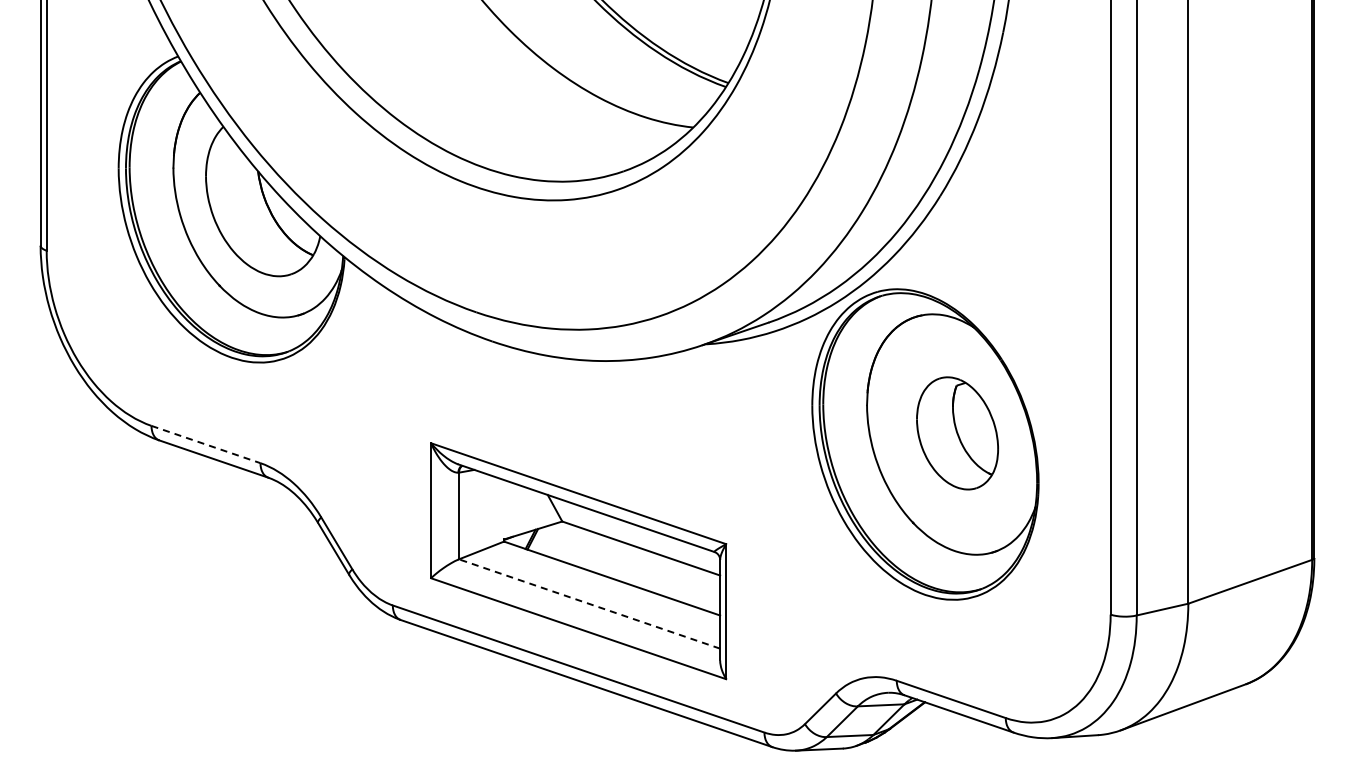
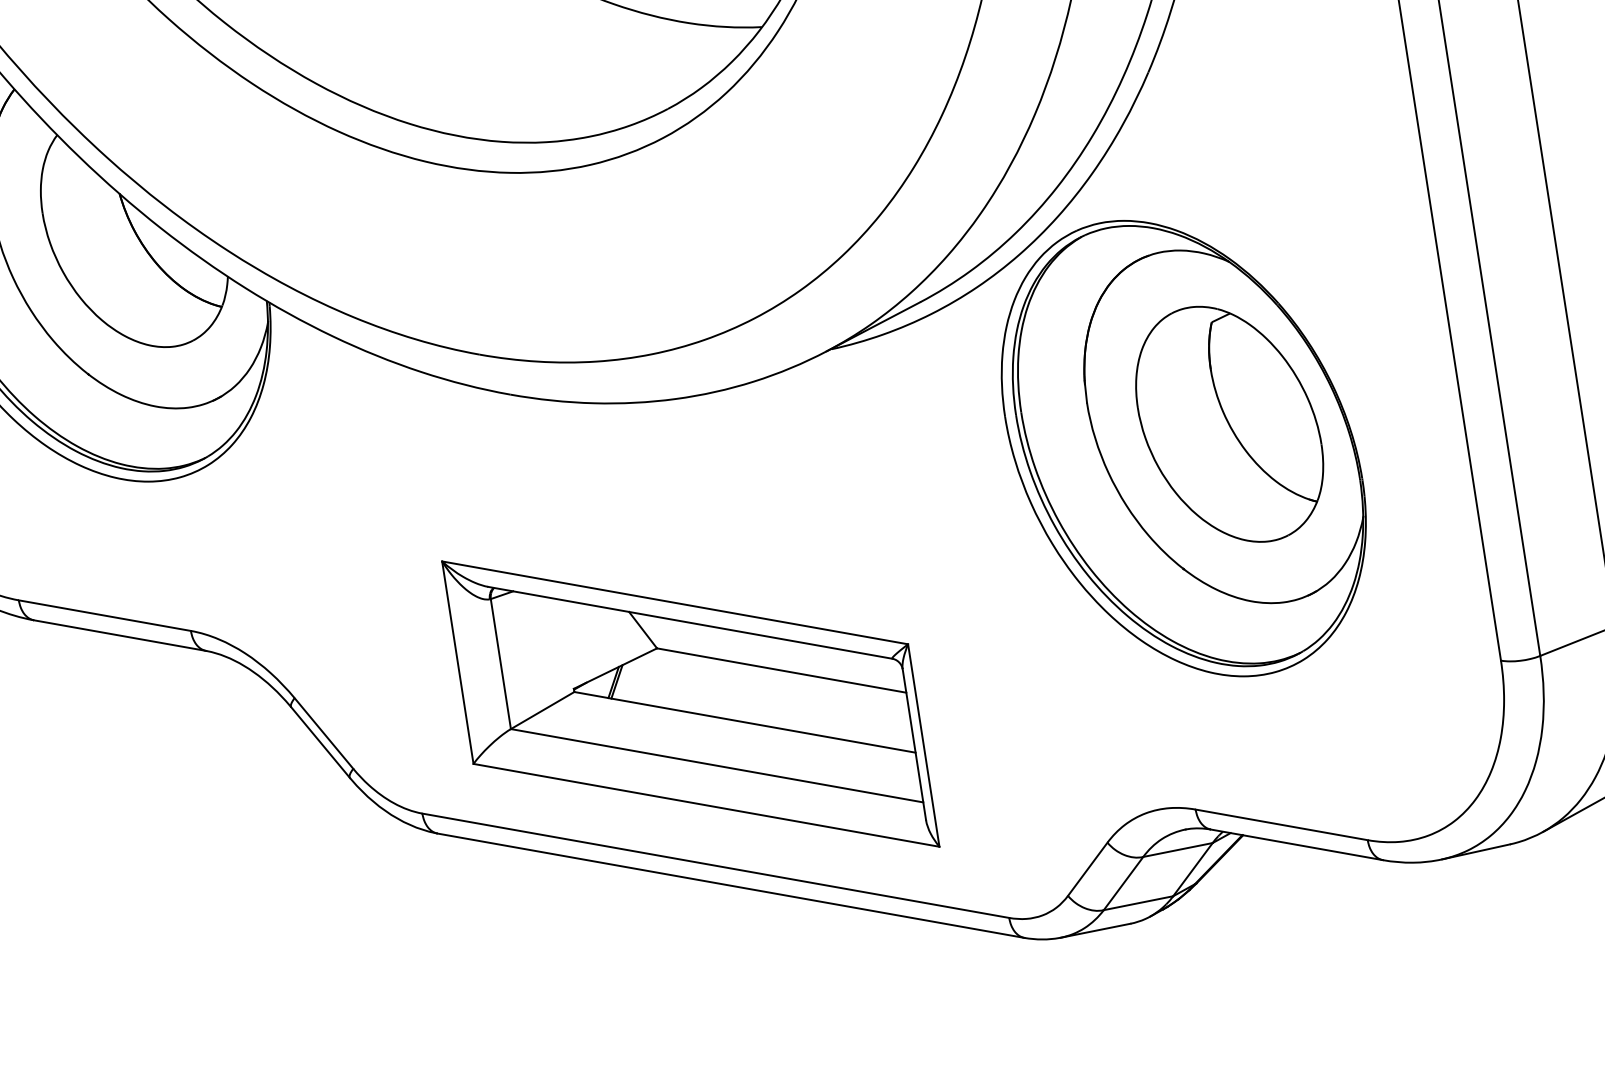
part: (957, 433) -> (1229, 424), size x1.43
line: (206, 444) -> (105, 615), dashed -> solid
line: (589, 603) -> (716, 764), dashed -> solid

